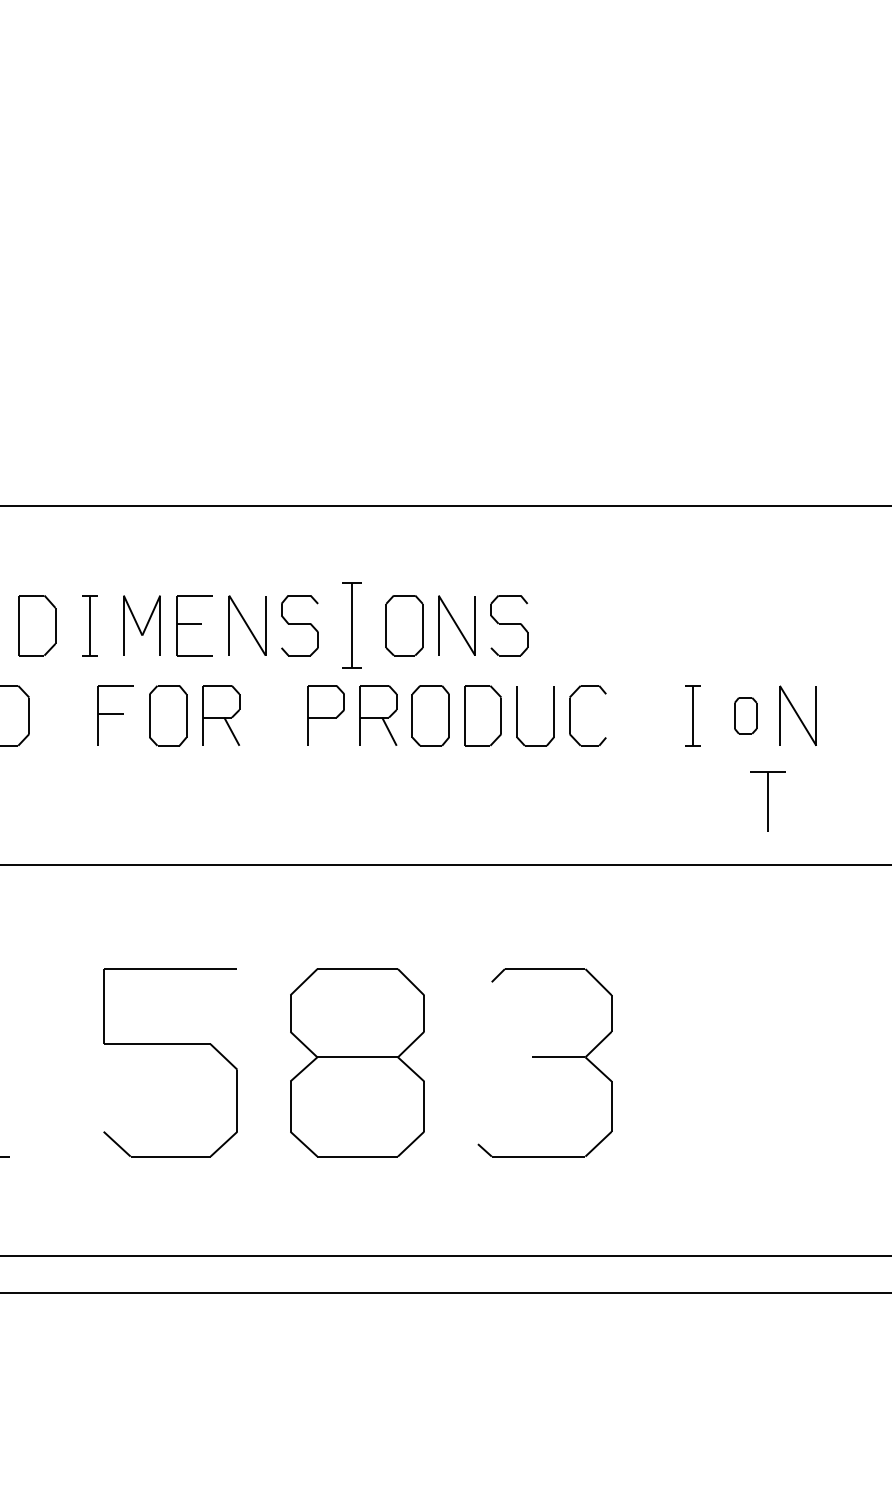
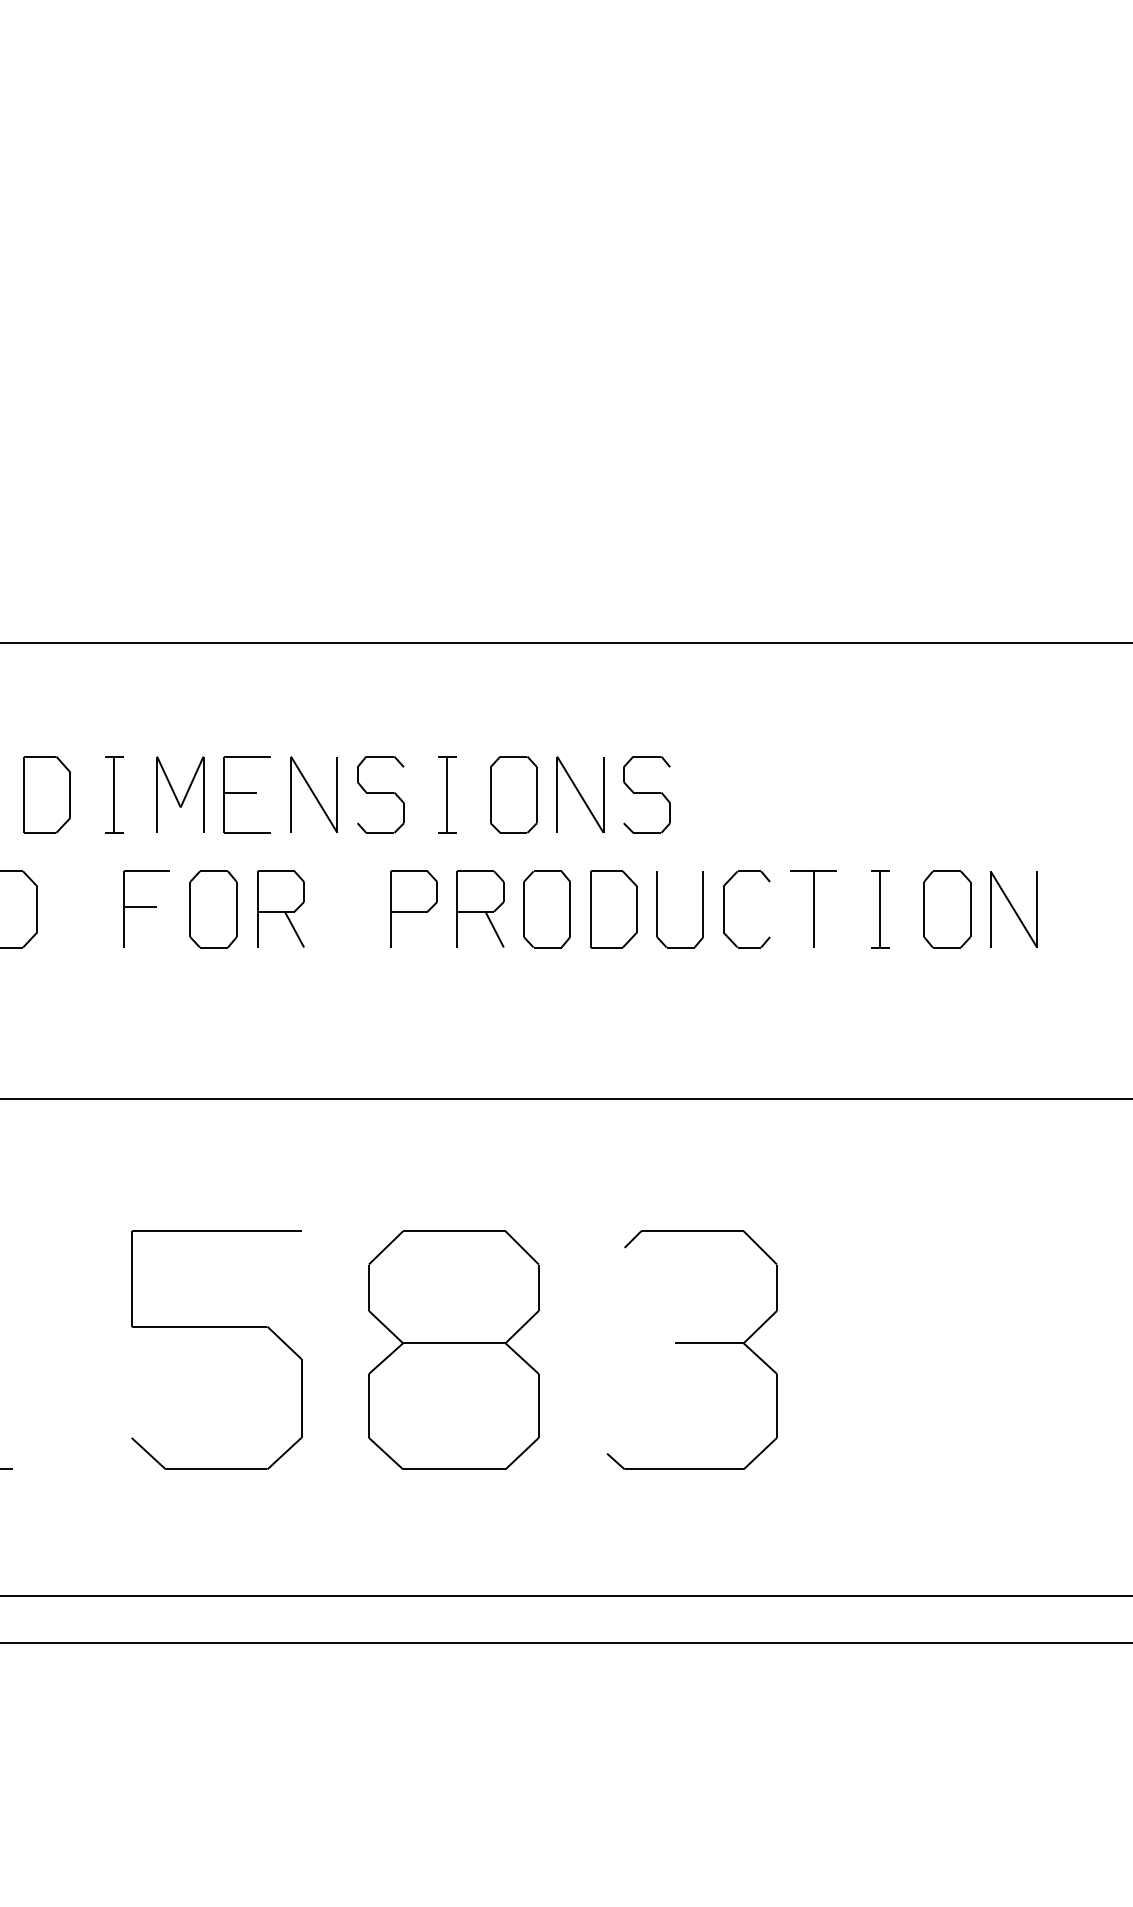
part: (352, 625) -> (447, 794), size x0.71
part: (745, 715) -> (947, 909), size x1.67
part: (767, 800) -> (813, 908), moved

